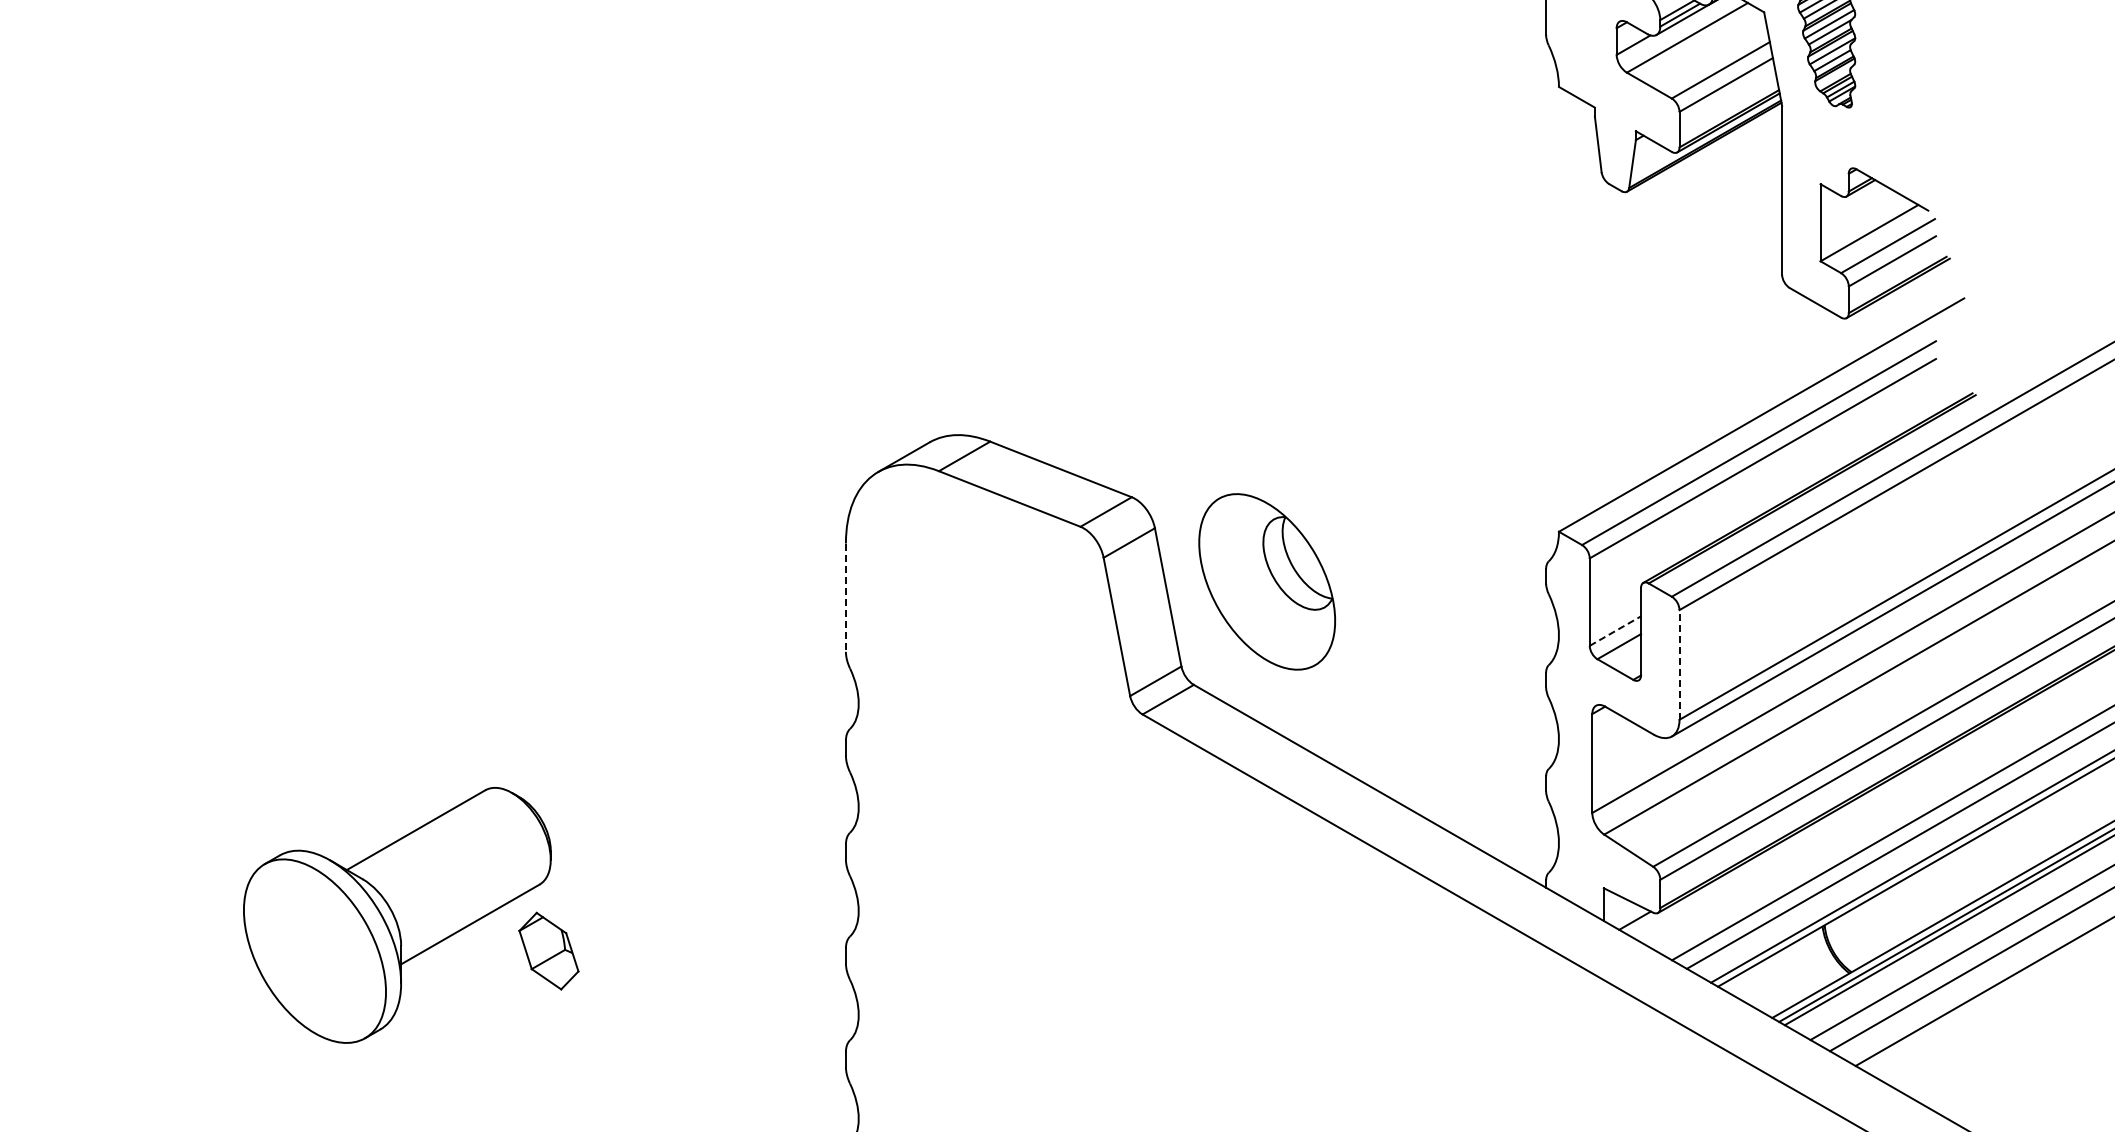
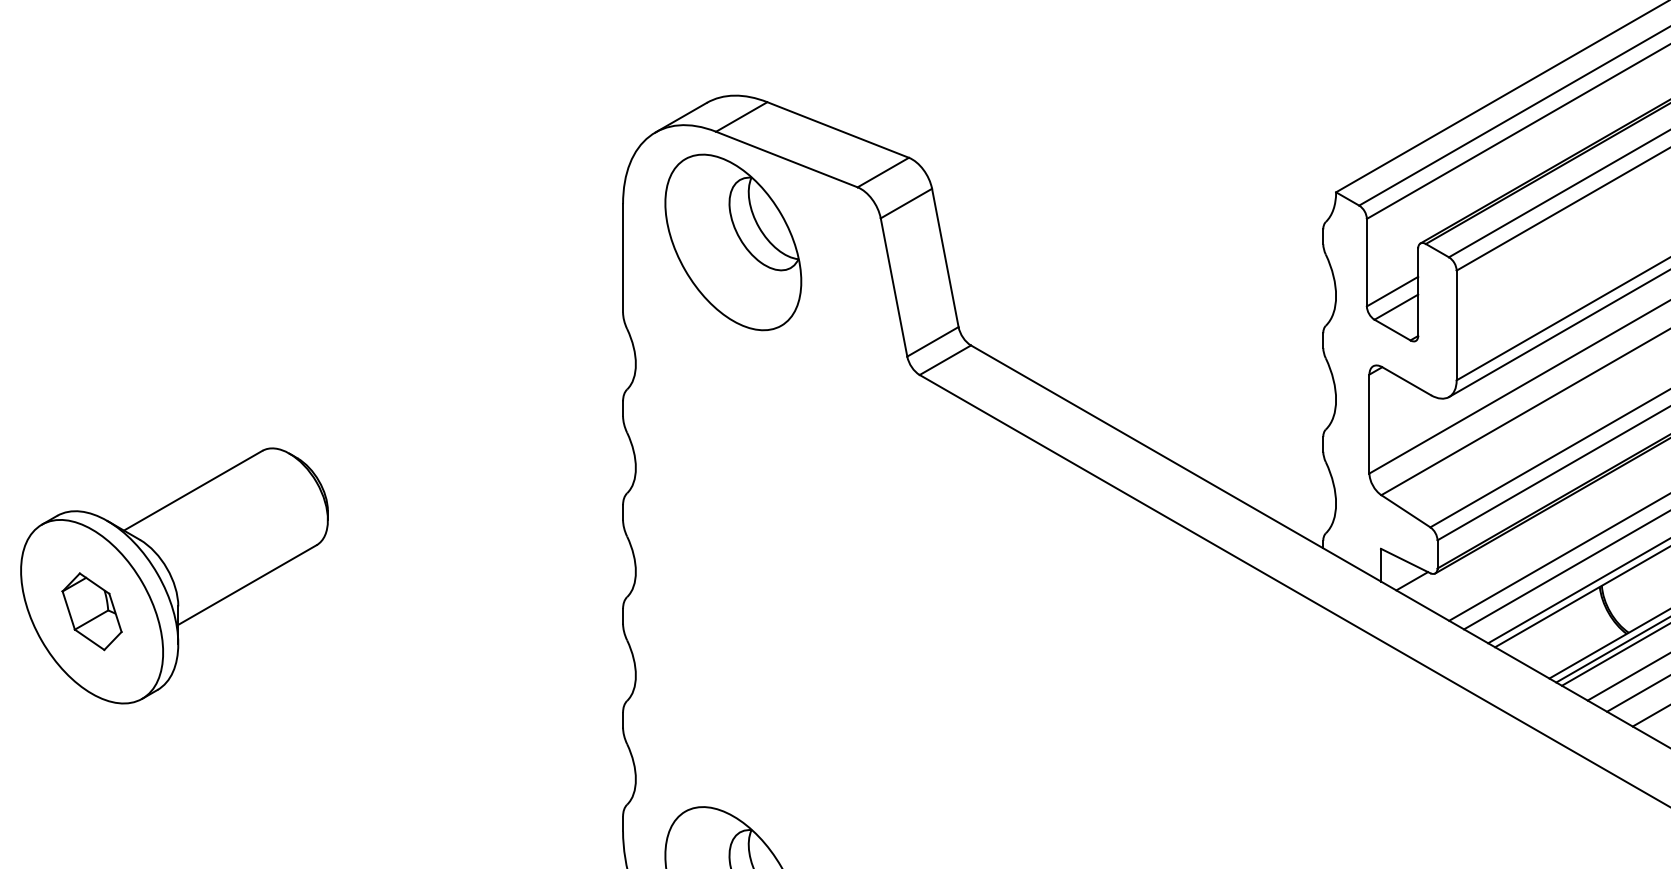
part: (1266, 581) -> (732, 242), moved
line: (845, 598) -> (622, 259), dashed -> solid
line: (1615, 631) -> (1392, 292), dashed -> solid
line: (1679, 664) -> (1456, 325), dashed -> solid
part: (548, 950) -> (91, 611), moved

